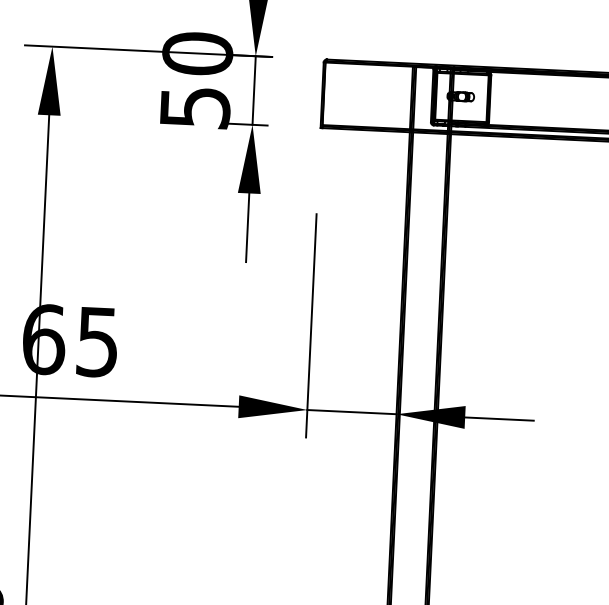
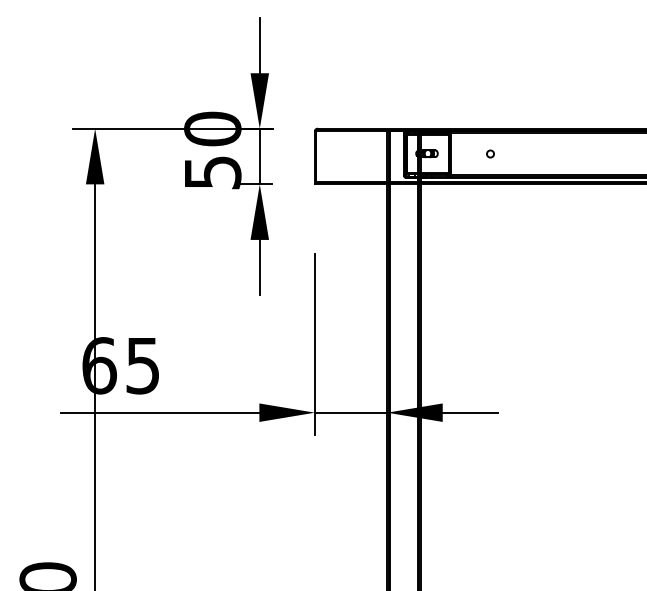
circle: (539, 100) -> (490, 153), added

